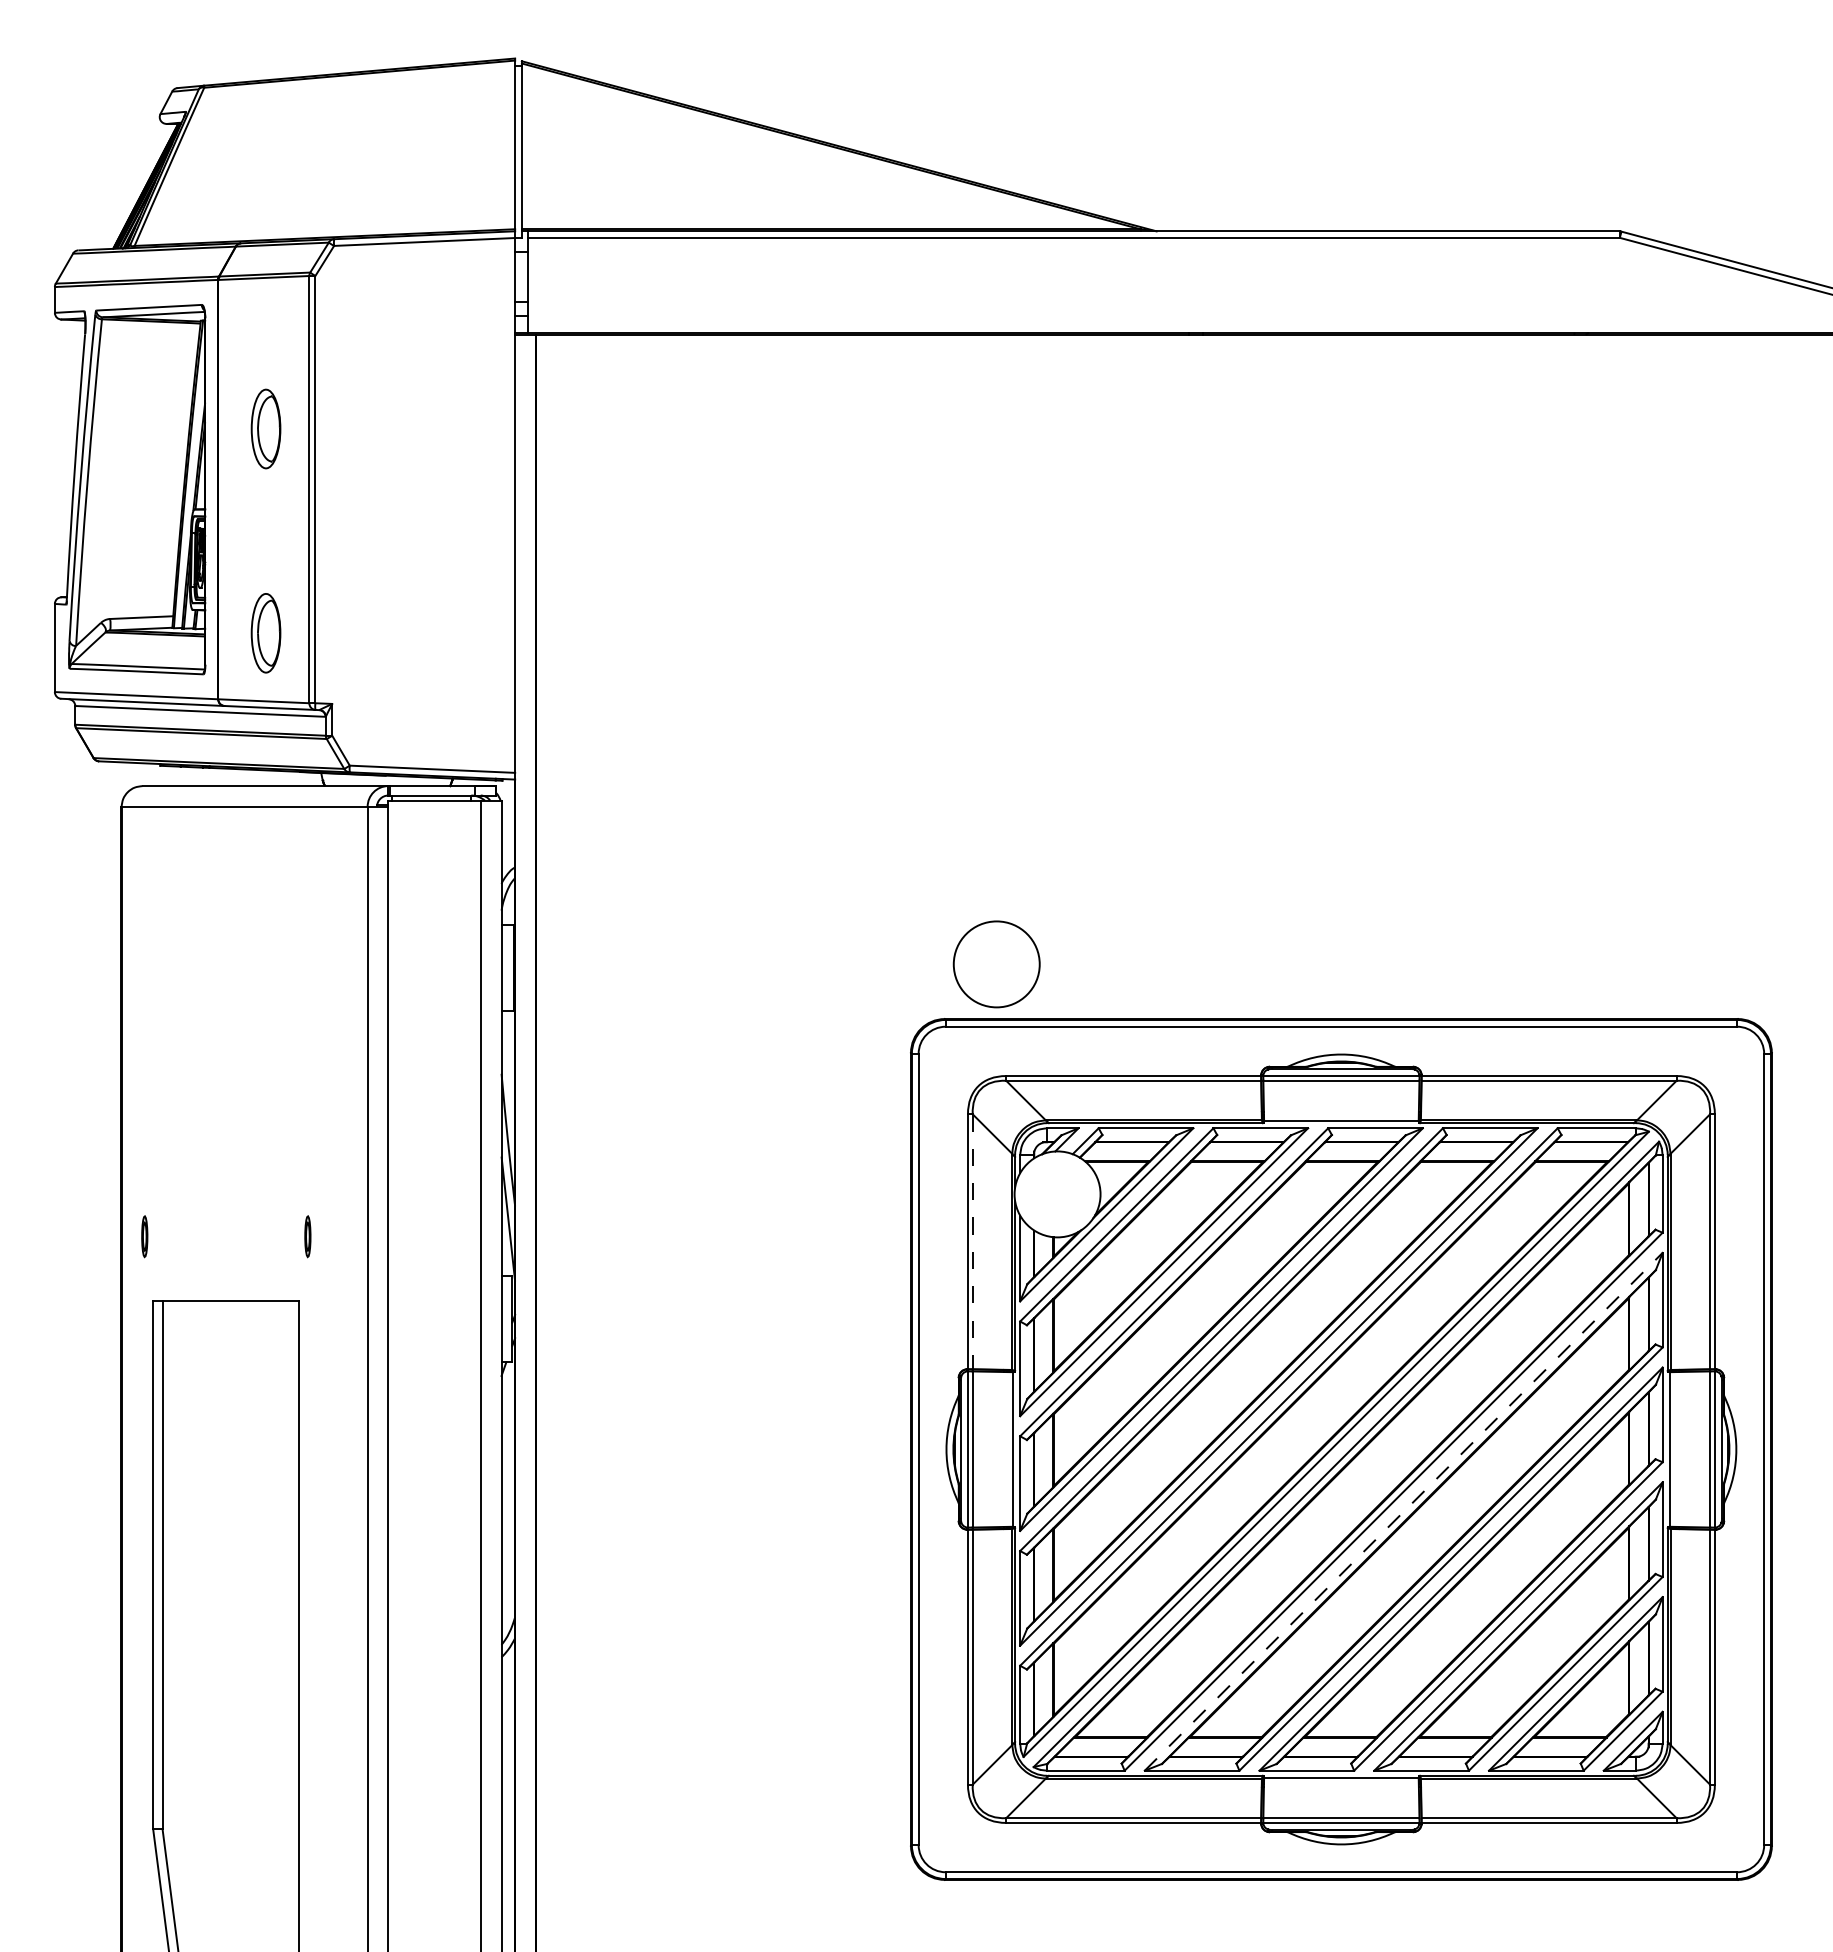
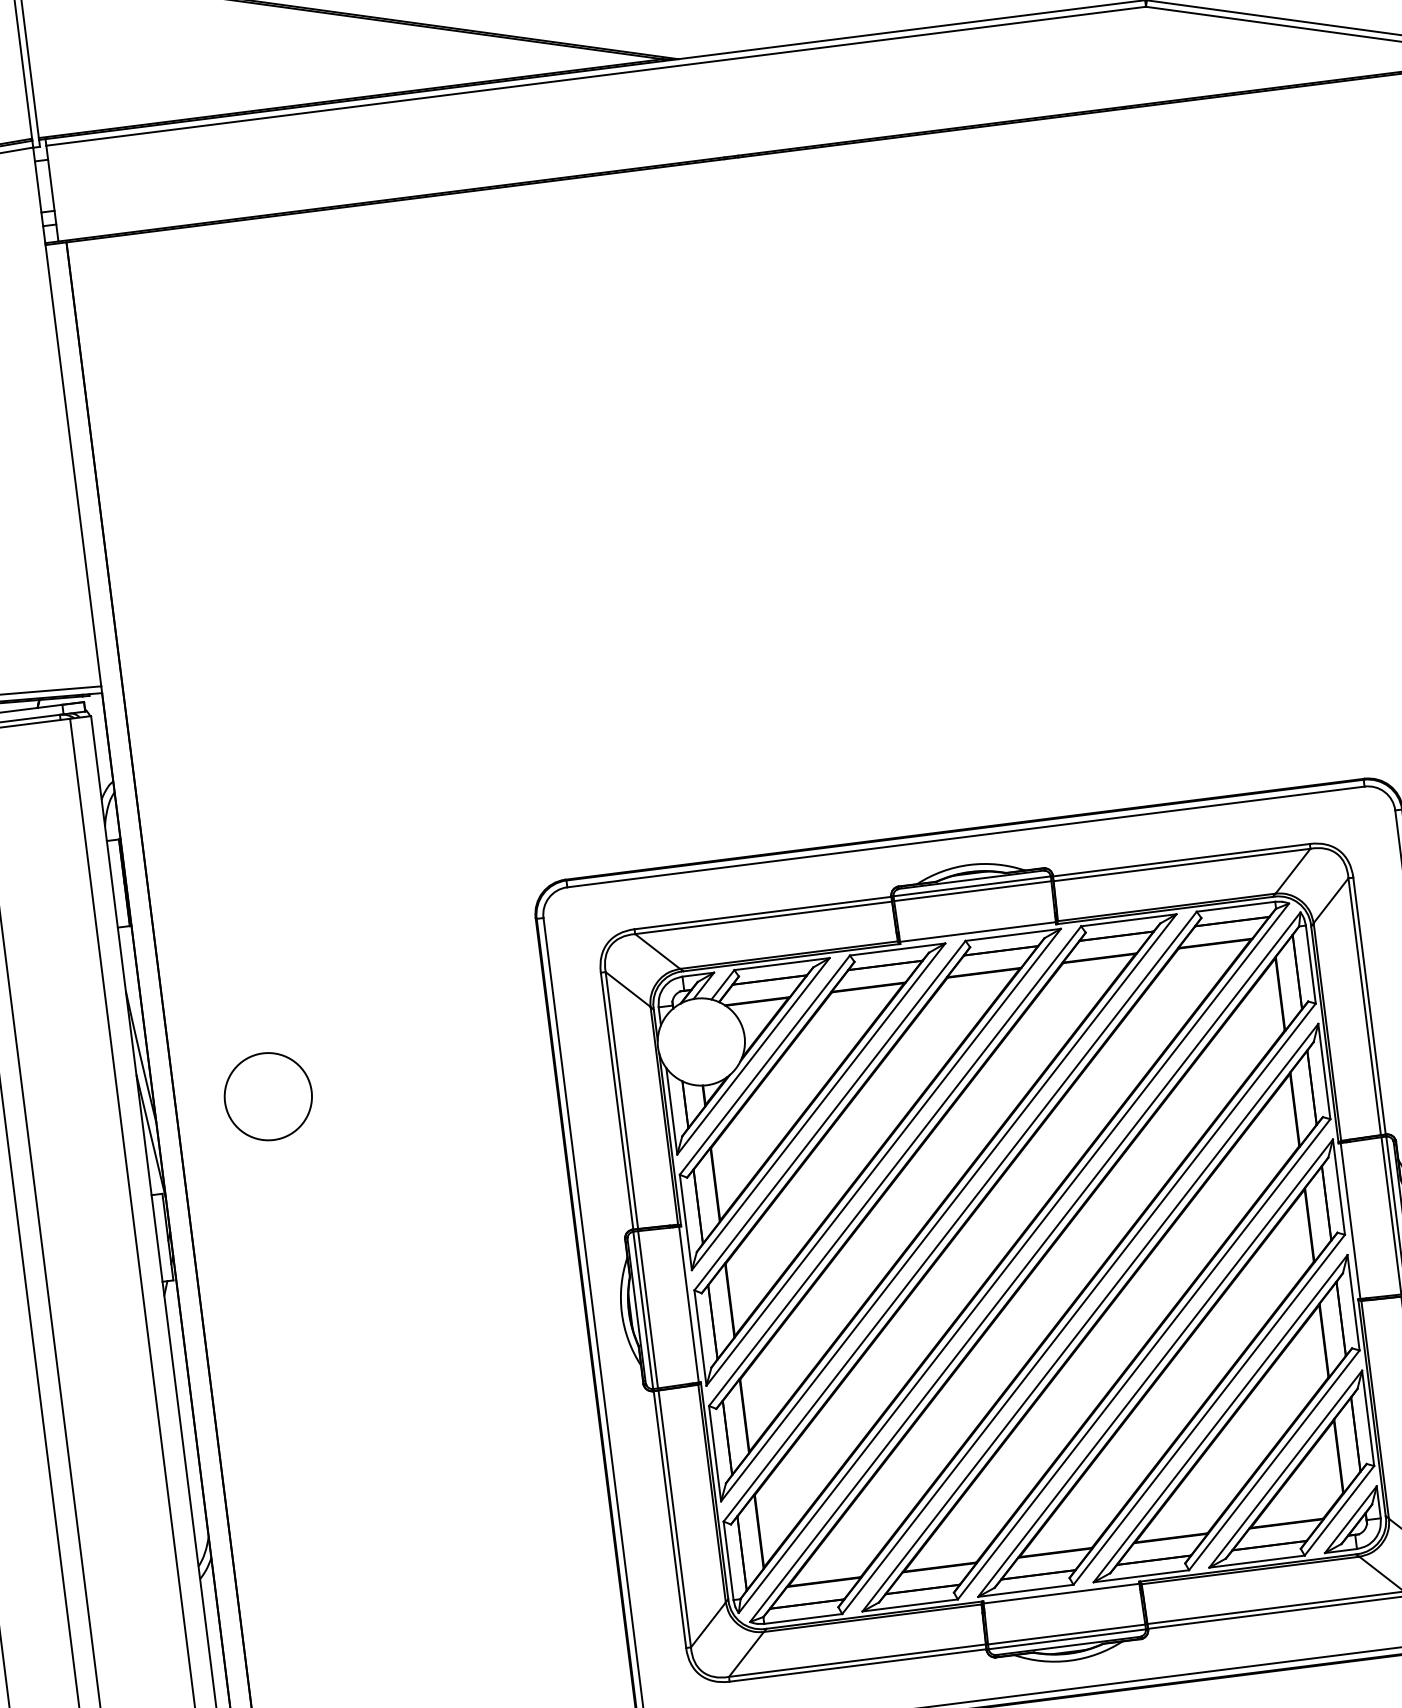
circle: (996, 964) -> (268, 1096), moved
line: (972, 1242) -> (621, 1101), dashed -> solid
line: (1404, 1511) -> (1091, 1317), dashed -> solid

